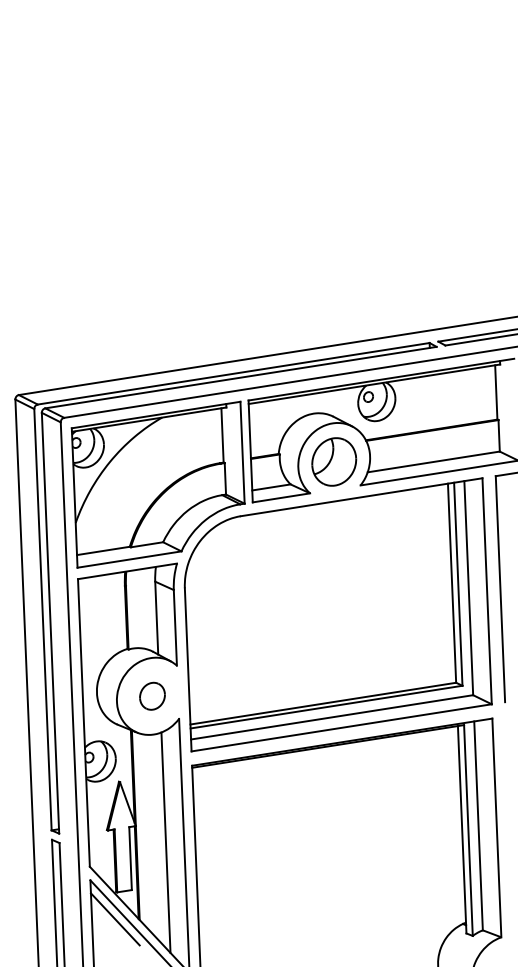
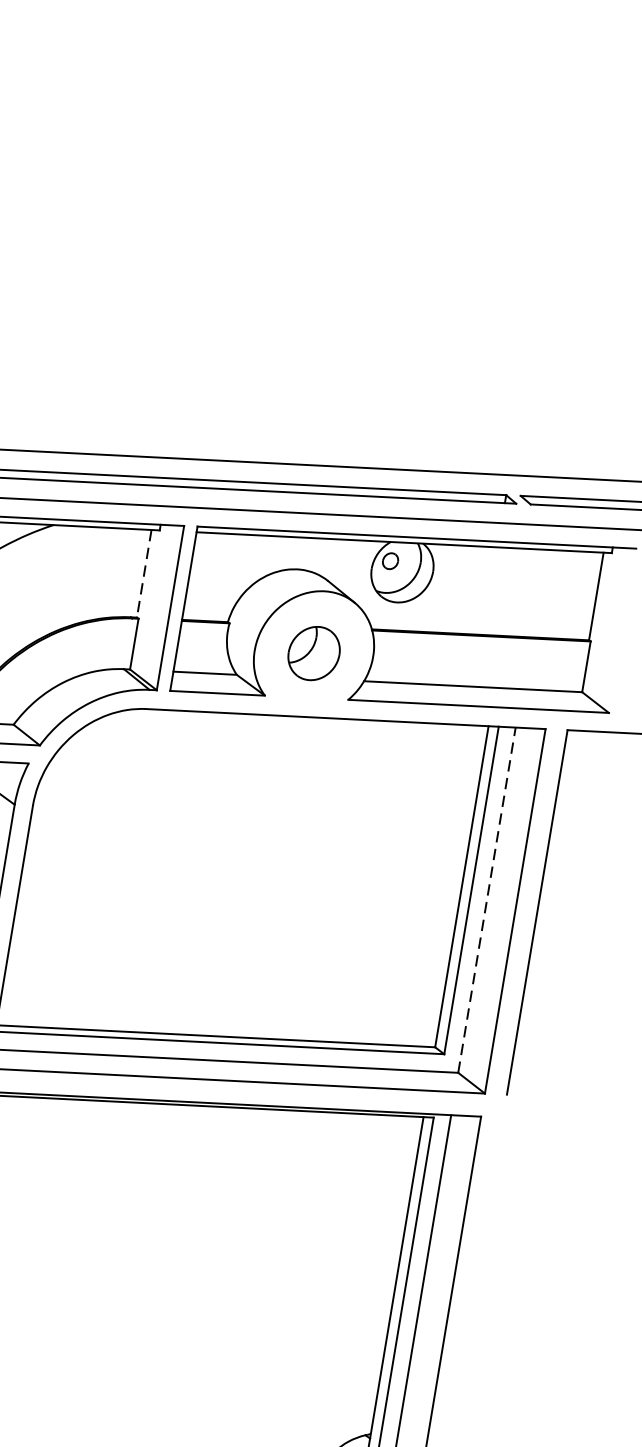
line: (222, 435) -> (144, 573), solid -> dashed
part: (334, 461) -> (314, 652), size x0.7
line: (468, 587) -> (486, 899), solid -> dashed

